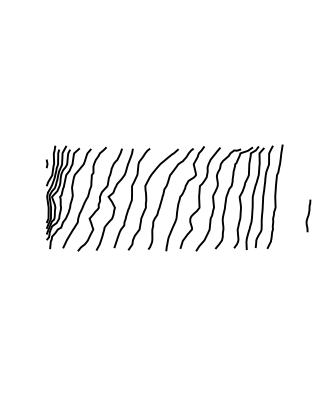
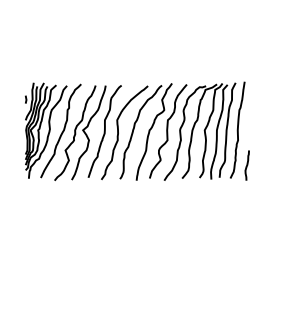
curve: (308, 215) -> (247, 165), moved

